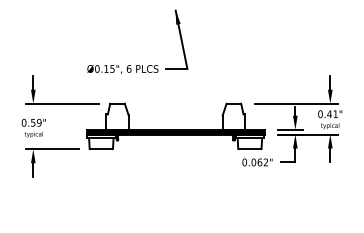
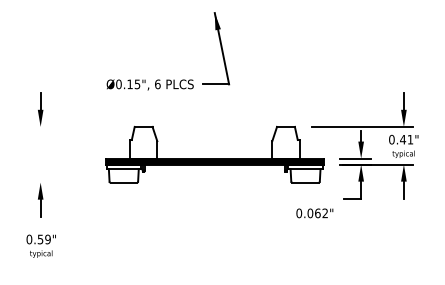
line: (61, 103) -> (75, 126), removed
text: (33, 127) -> (40, 245), moved
line: (52, 149) -> (64, 182), removed
text: (257, 162) -> (314, 213), moved

